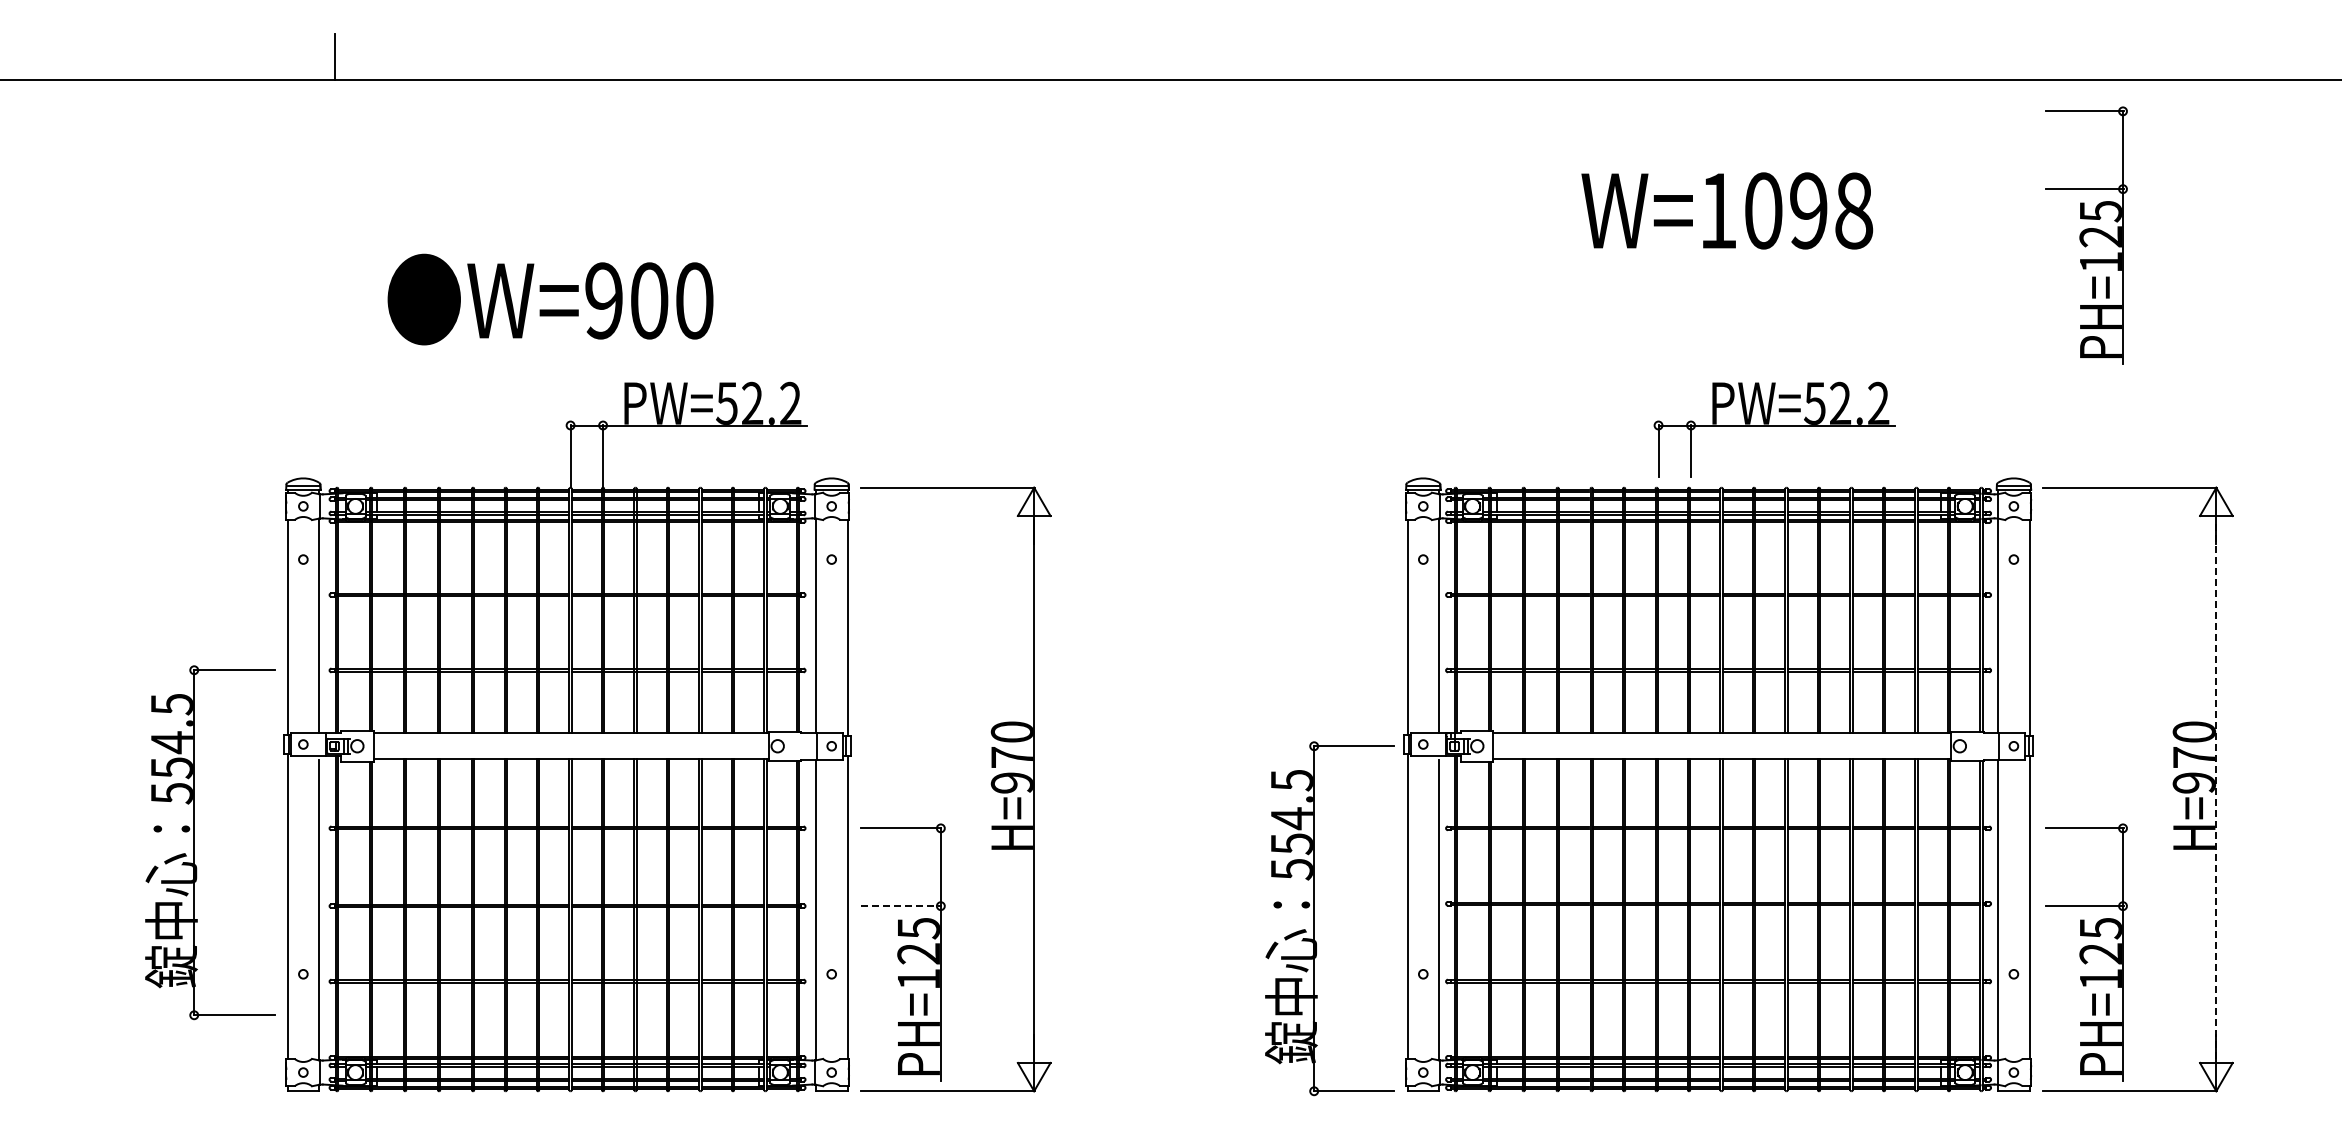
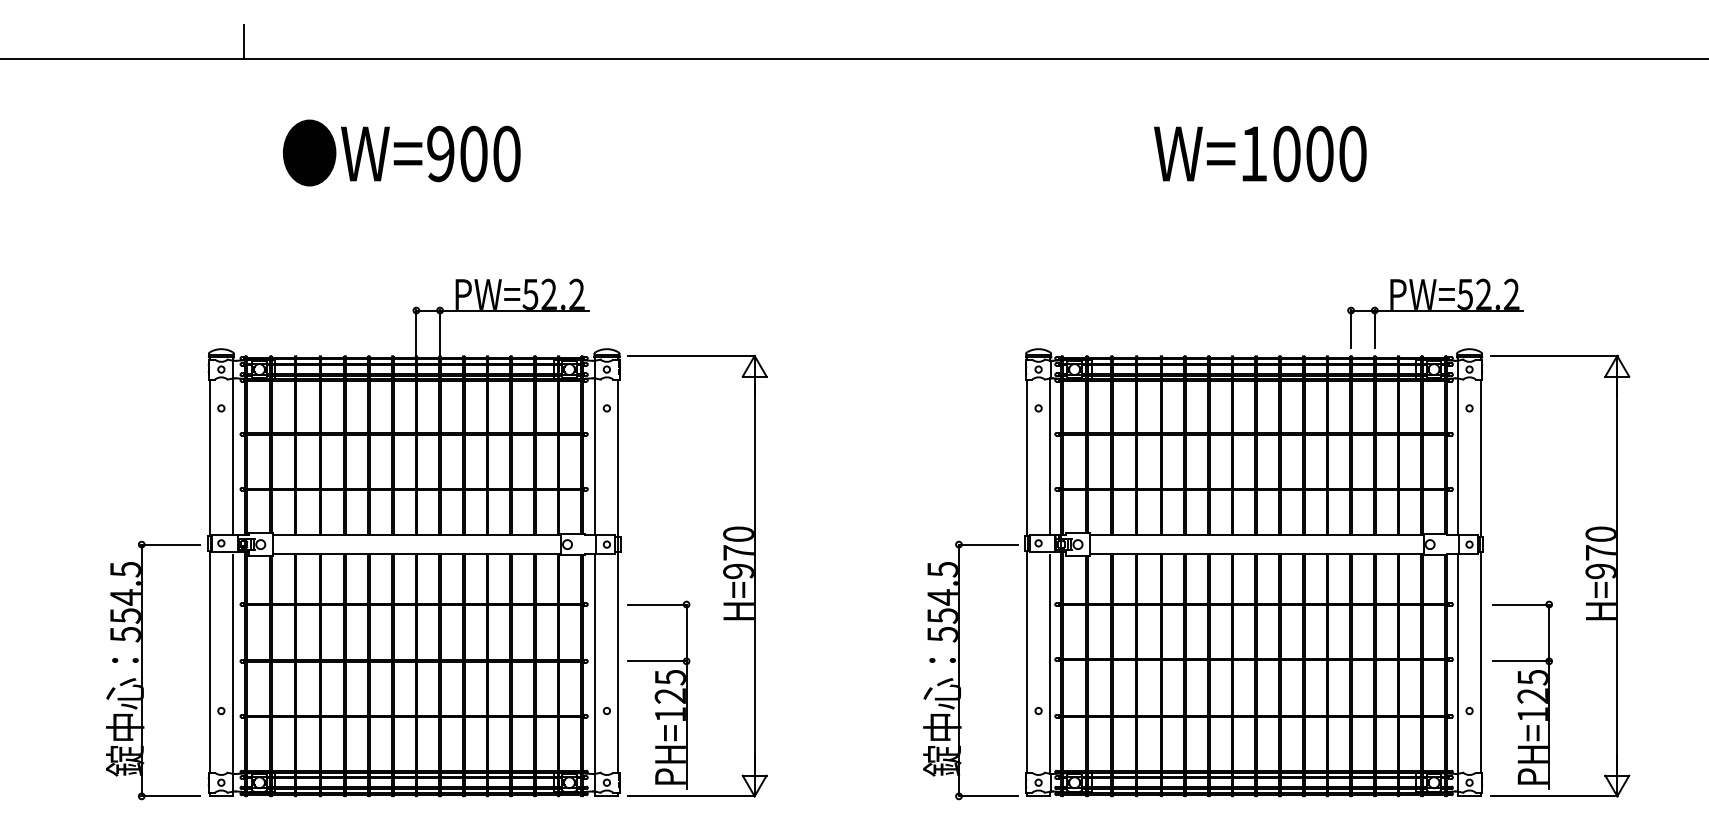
text: (1831, 210) -> (1336, 153), W=1098 -> W=1000
part: (2086, 235) -> (1522, 171), removed
text: (550, 299) -> (401, 152), moved
part: (1774, 429) -> (1435, 313), moved
line: (2216, 788) -> (1617, 575), dashed -> solid
part: (194, 842) -> (141, 670), moved
line: (901, 906) -> (657, 661), dashed -> solid

